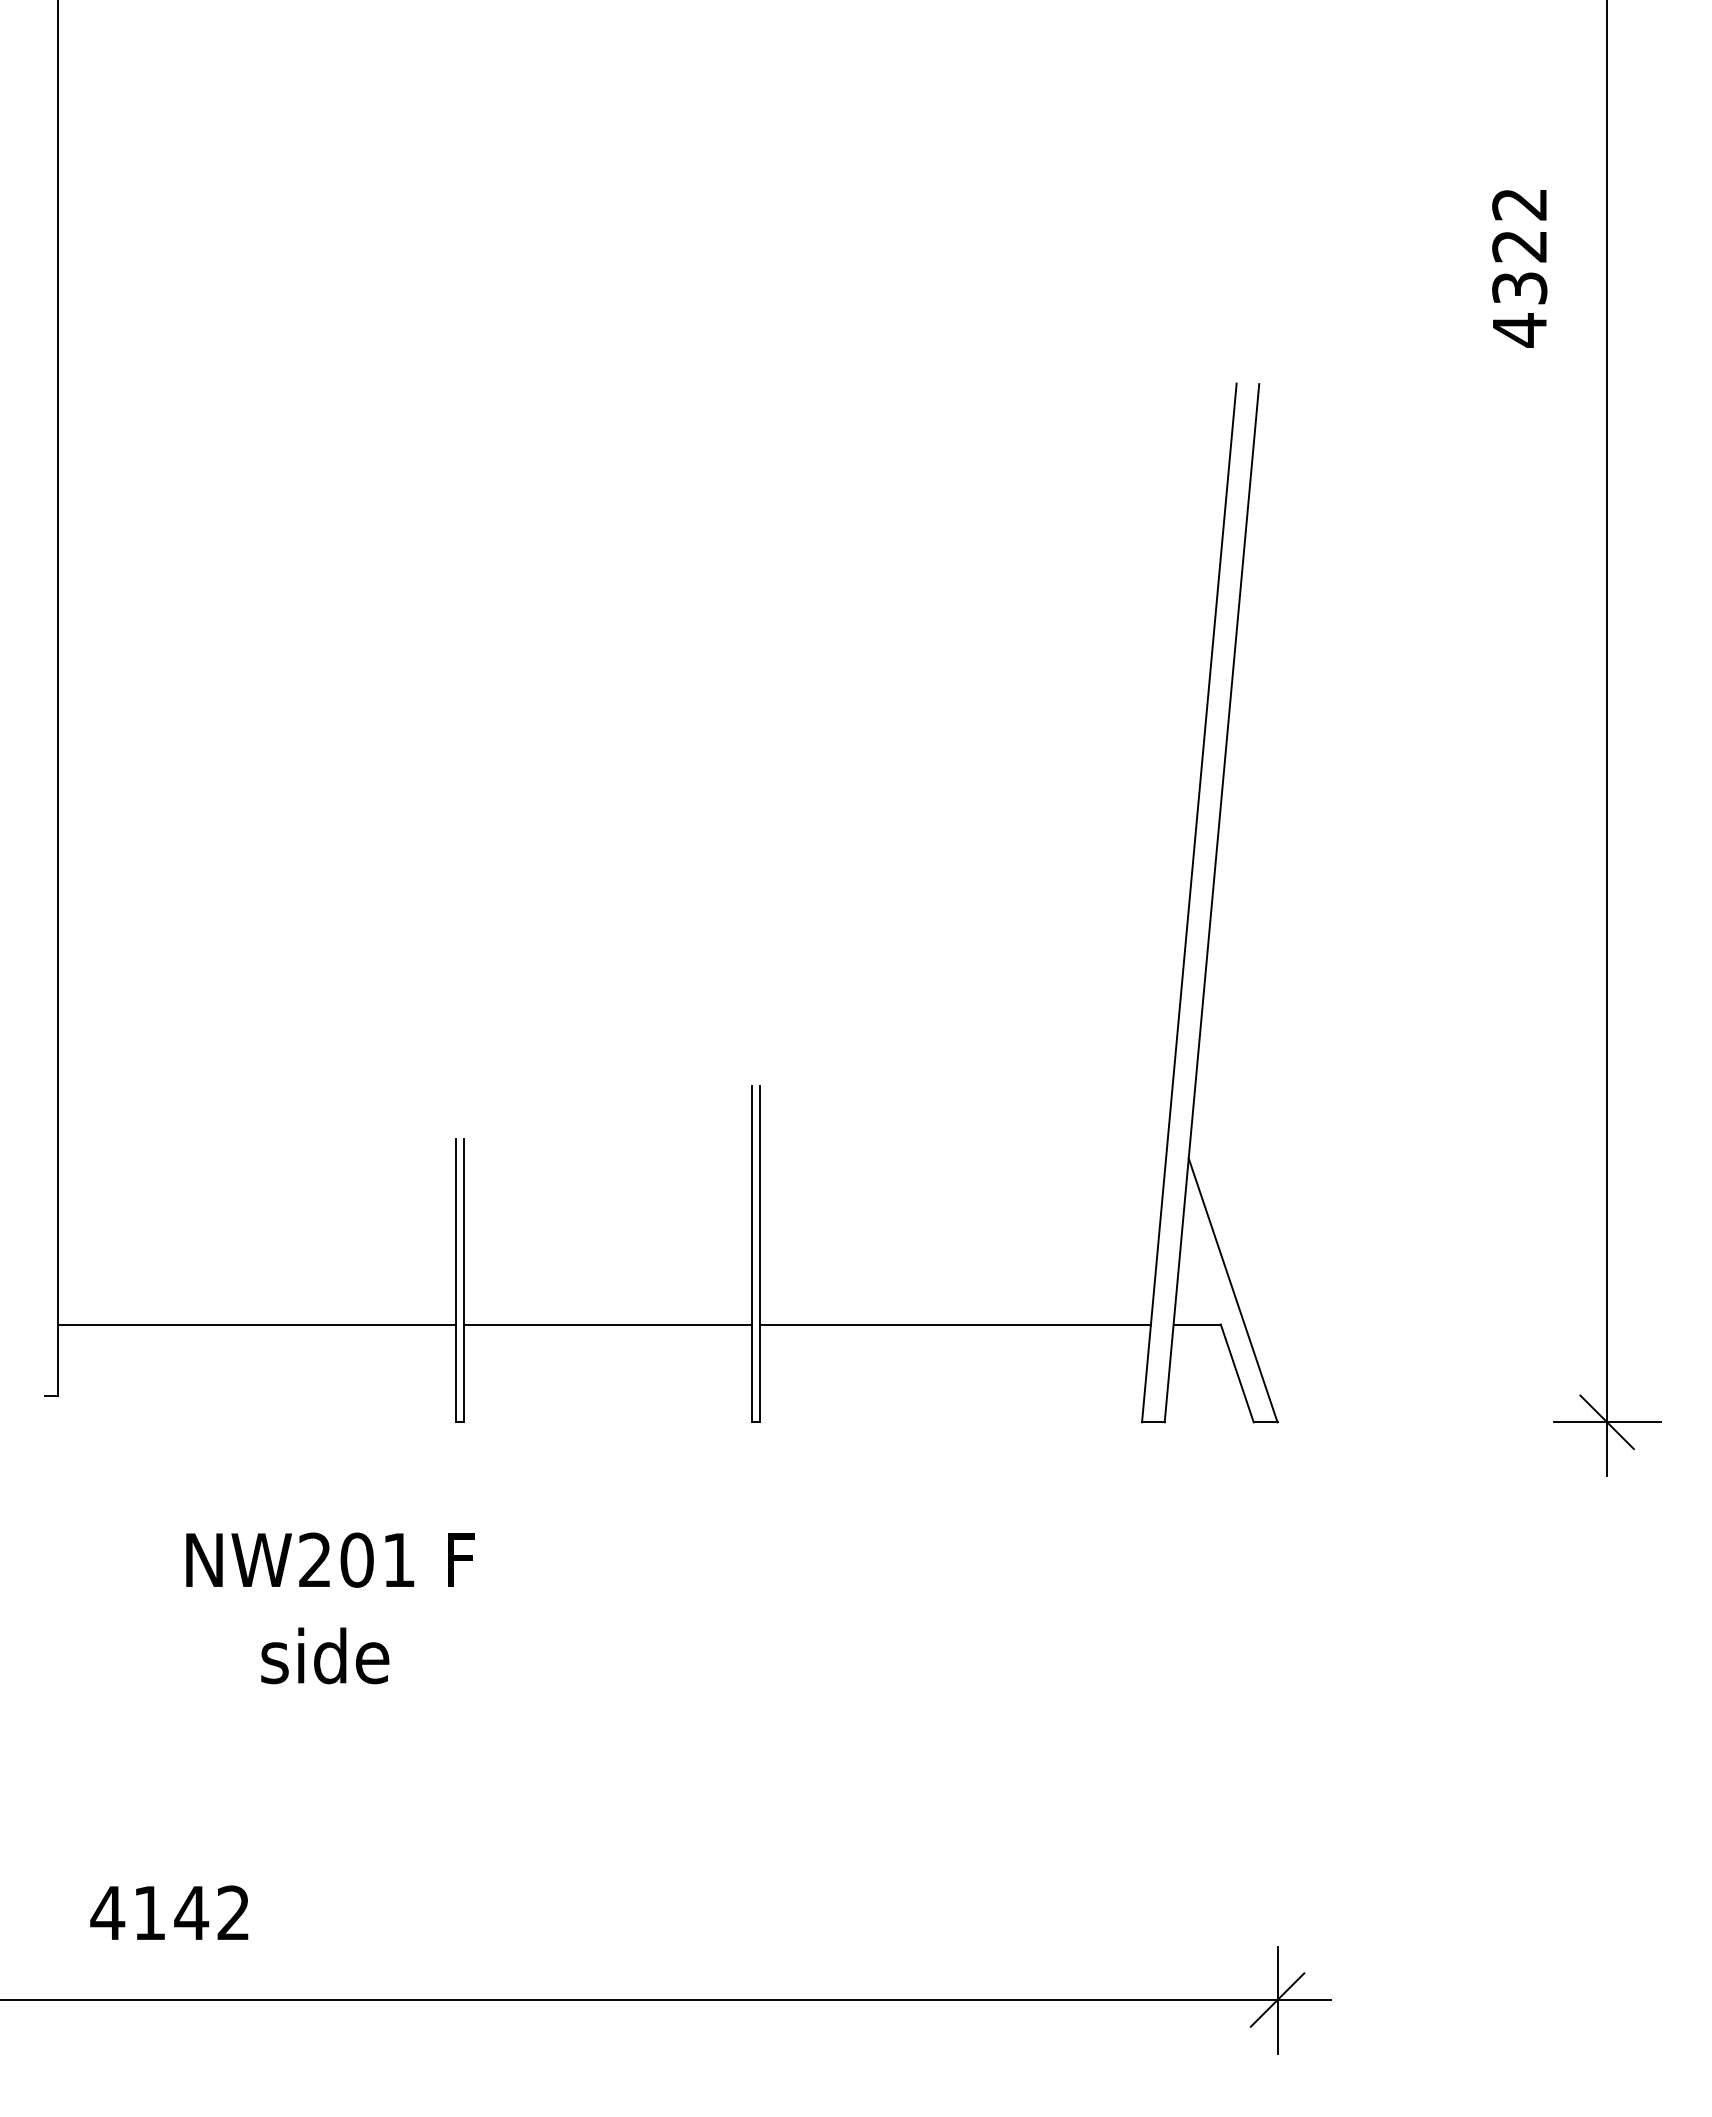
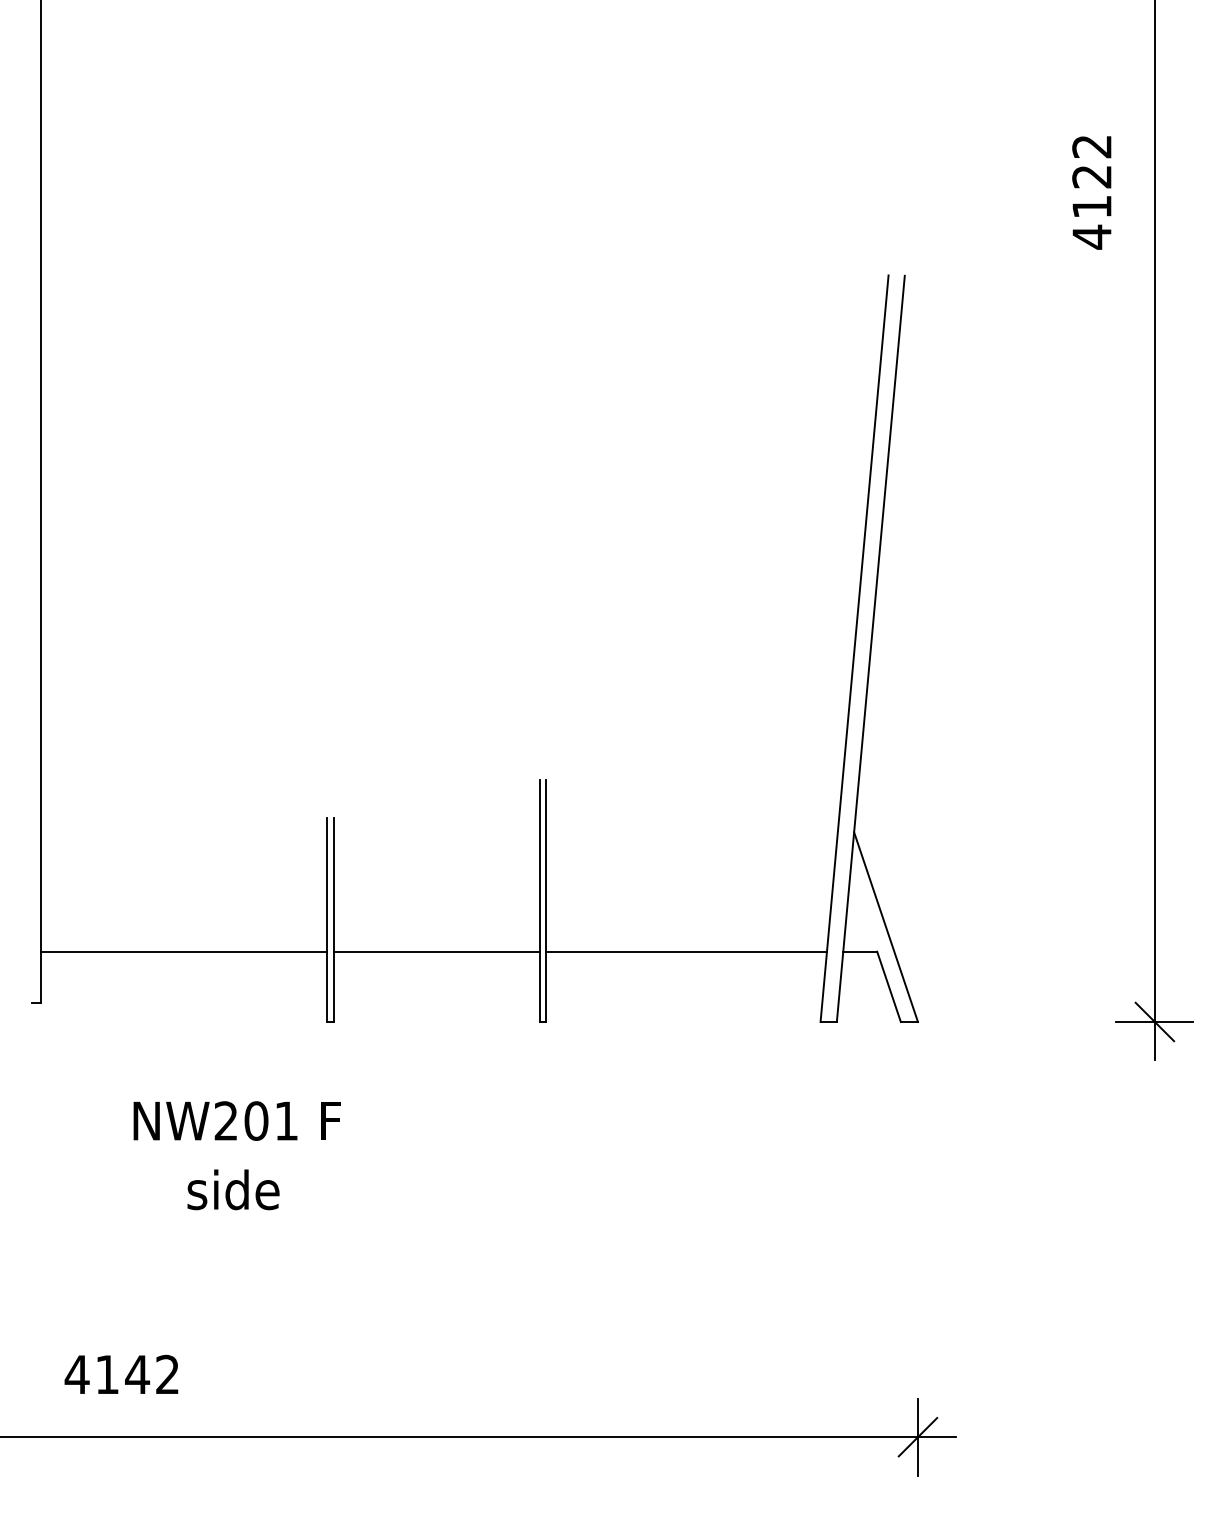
text: (1519, 288) -> (1091, 207), 4322 -> 4122

